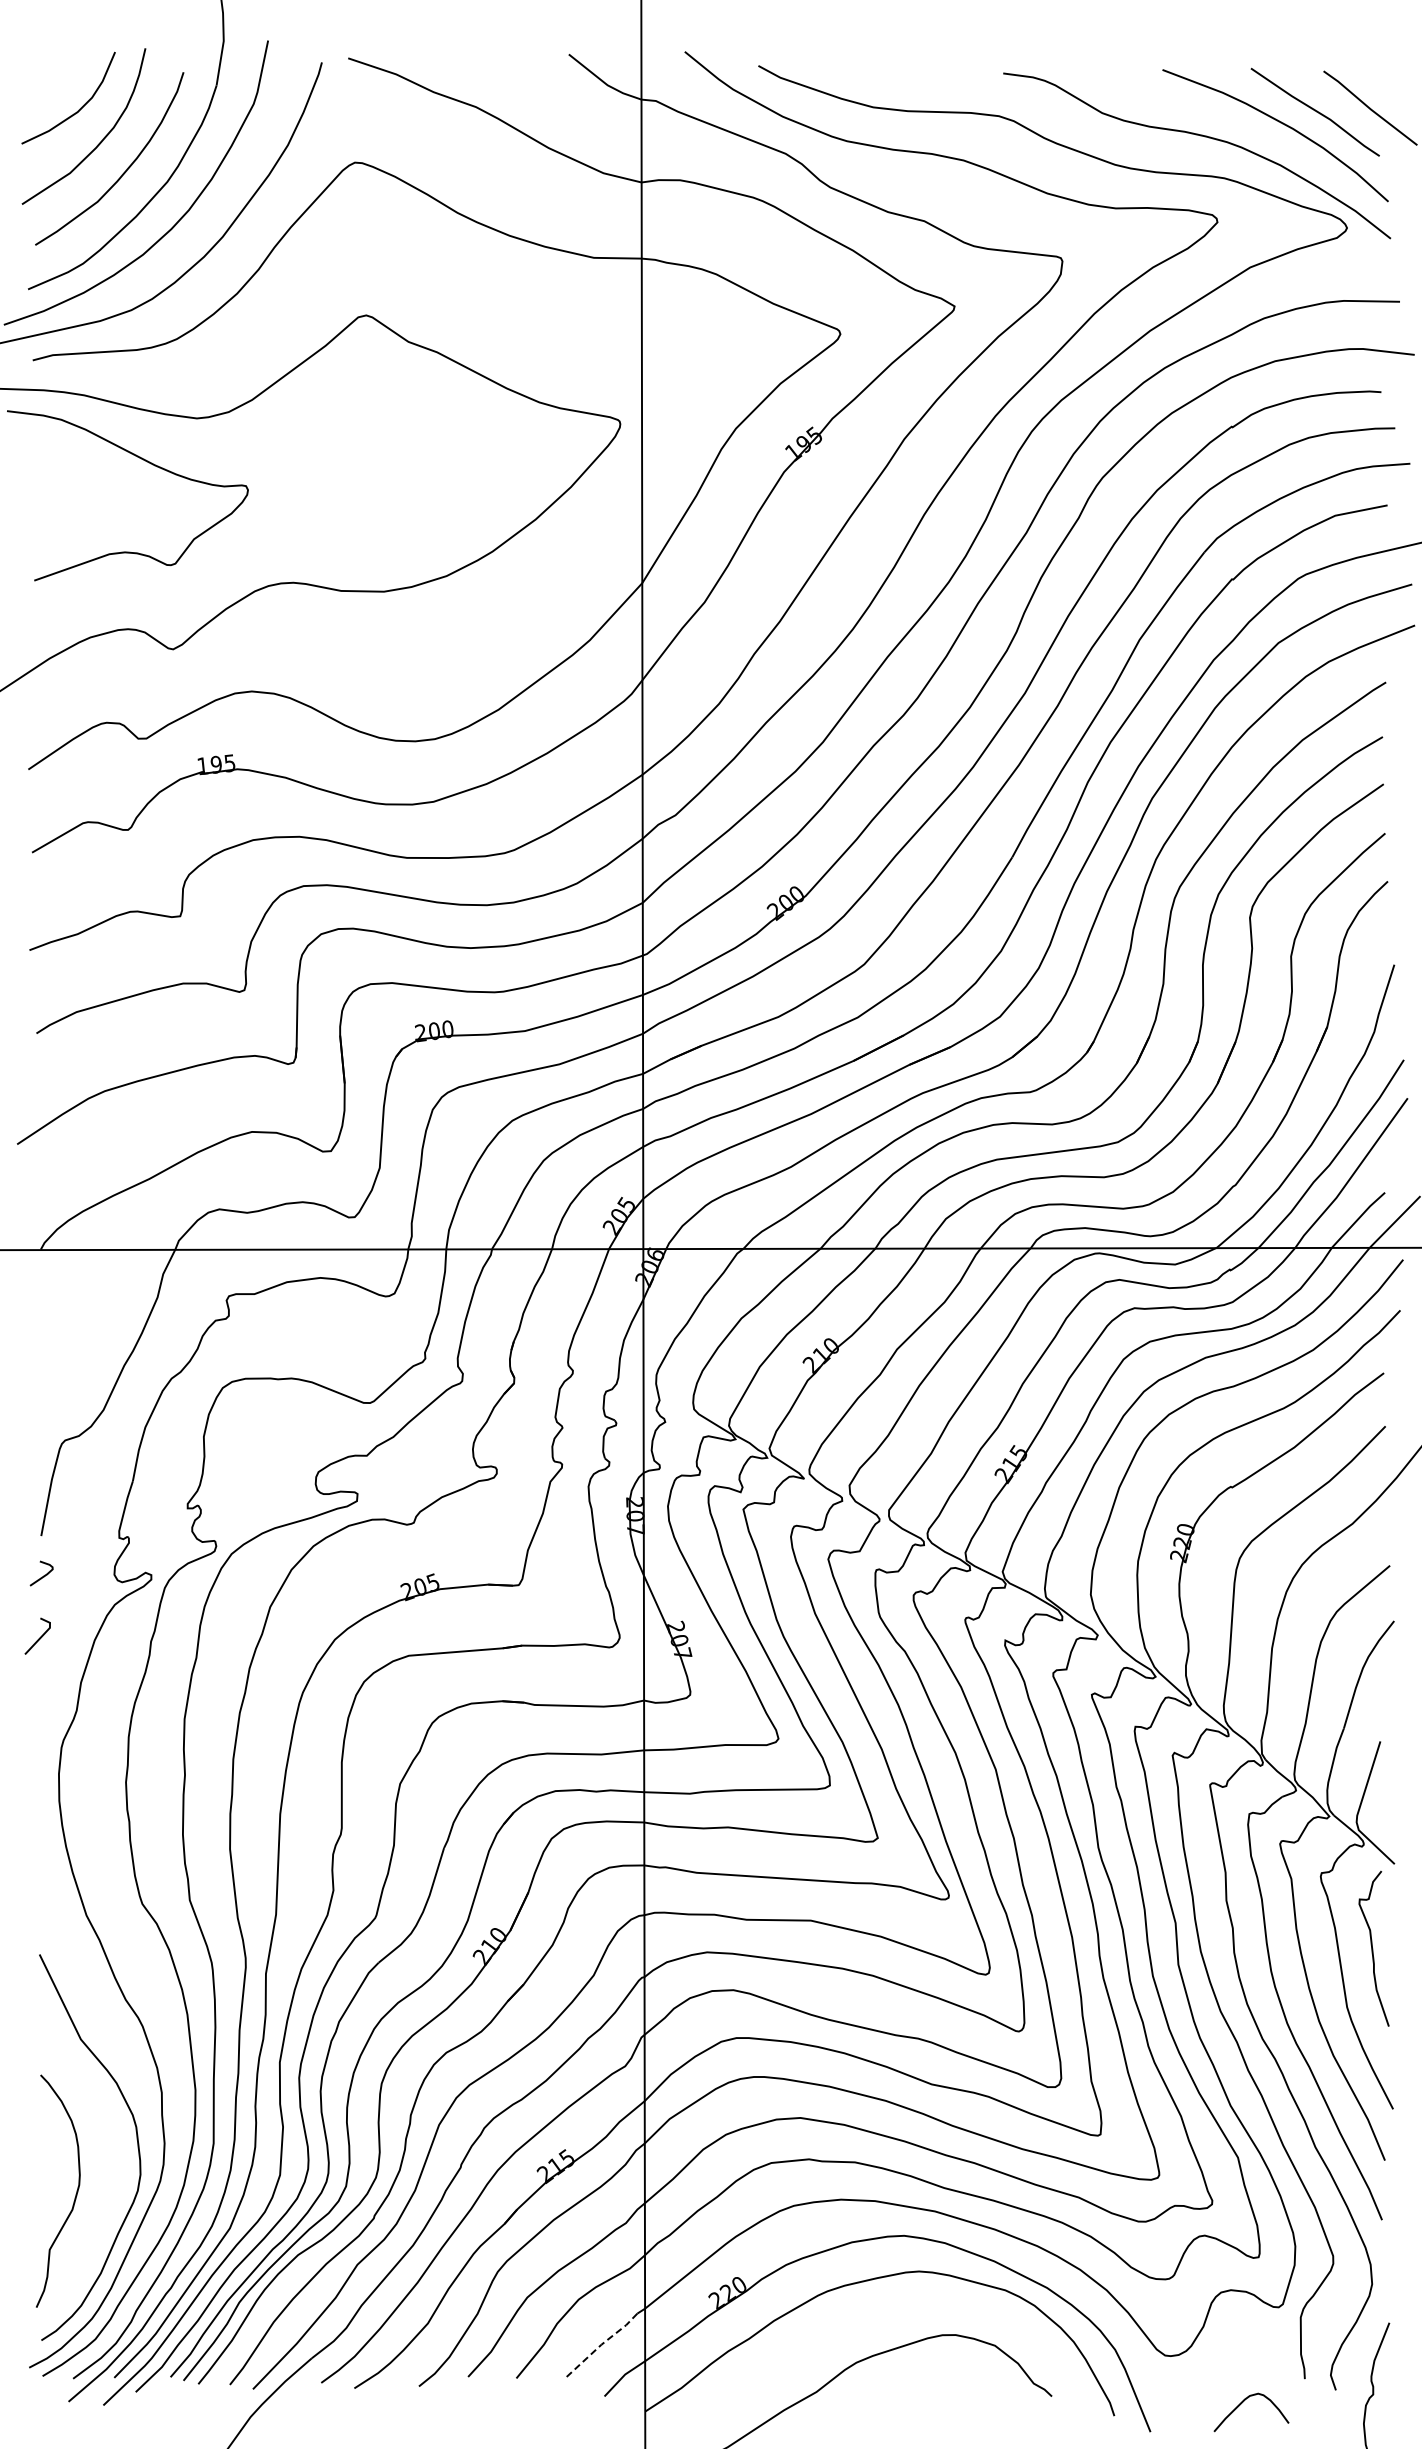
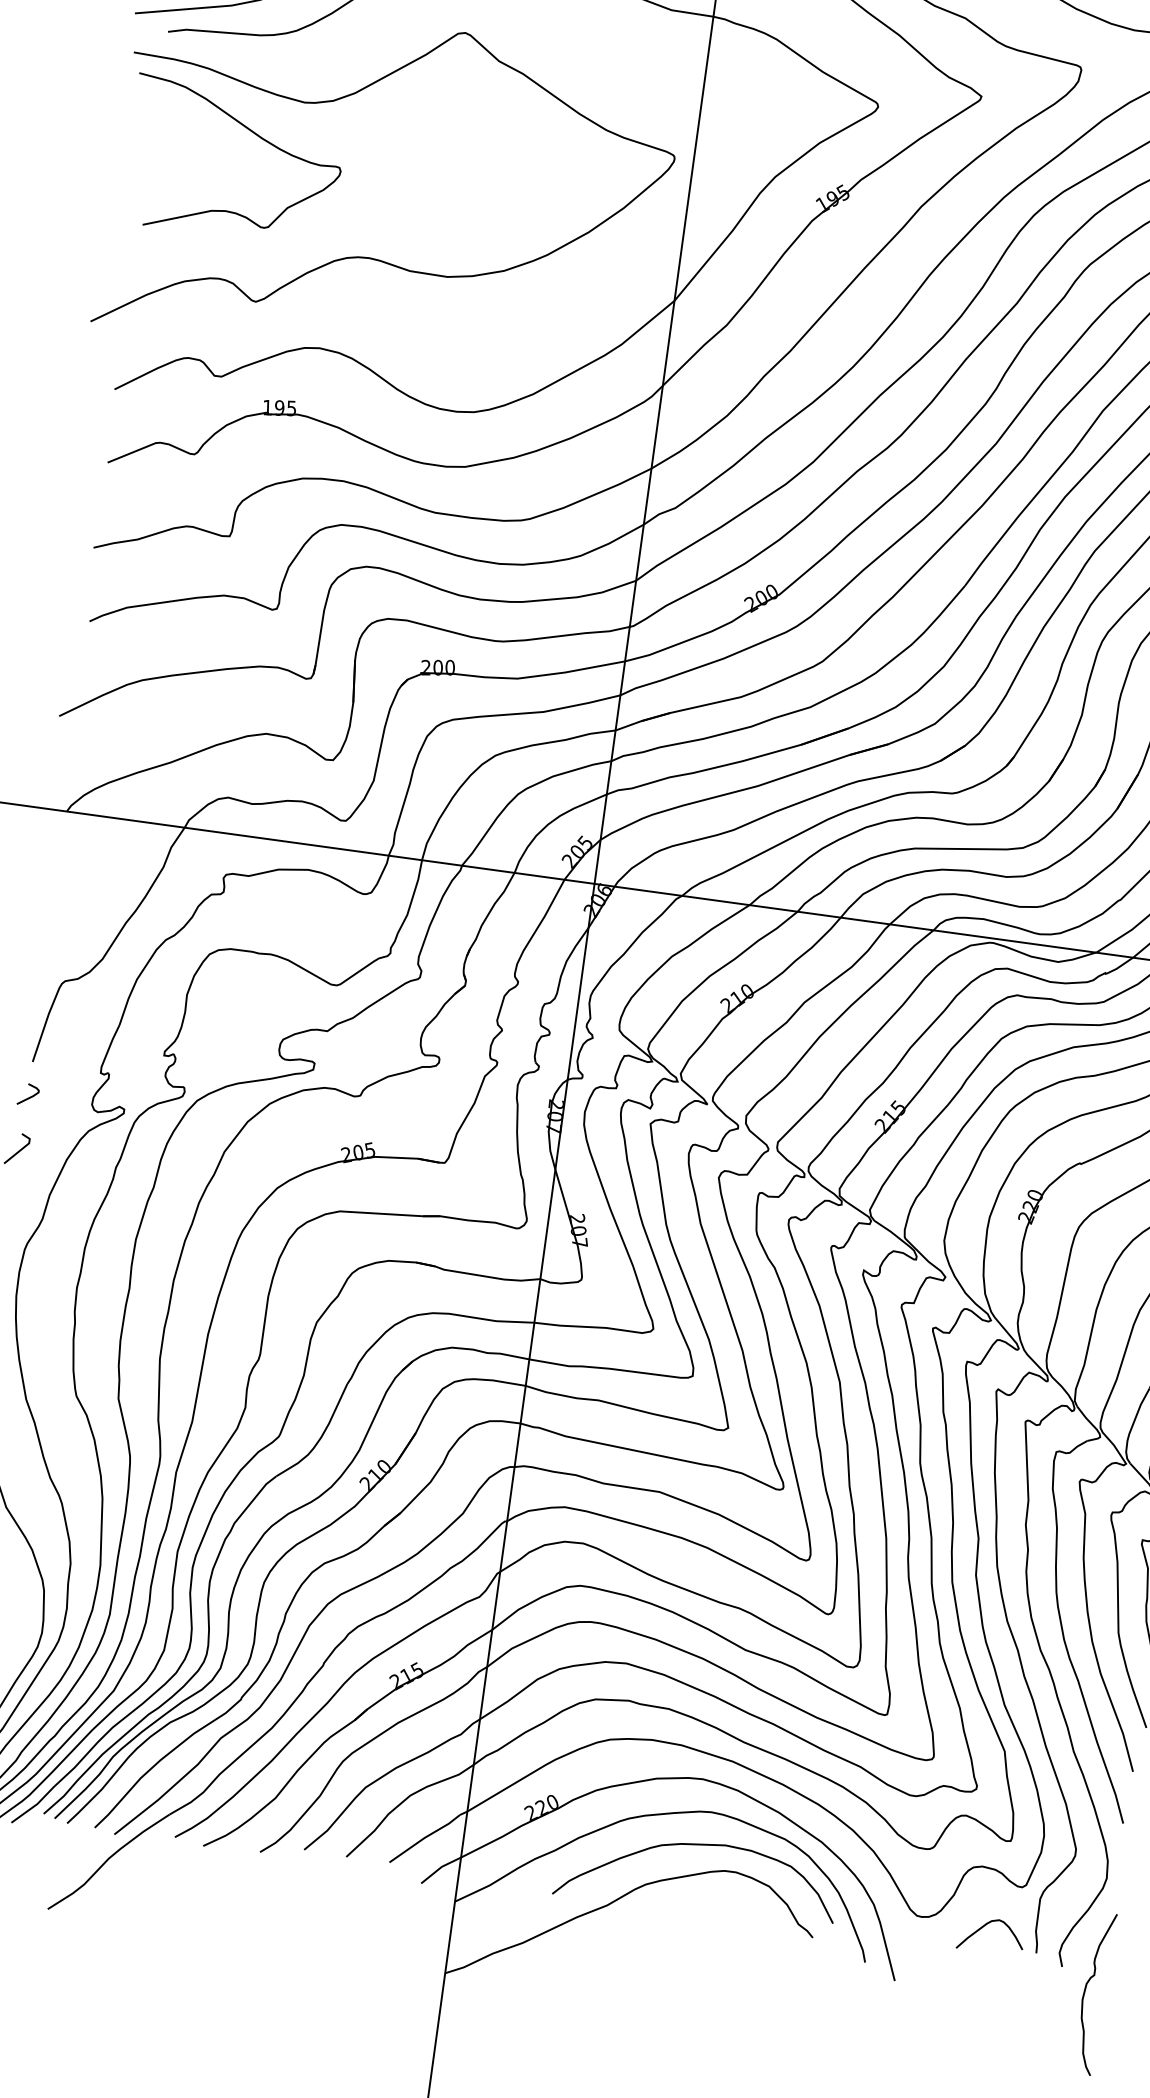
curve: (904, 2311) -> (694, 1845), added
line: (601, 2344) -> (424, 1837), dashed -> solid
curve: (1242, 2403) -> (984, 1926), moved

